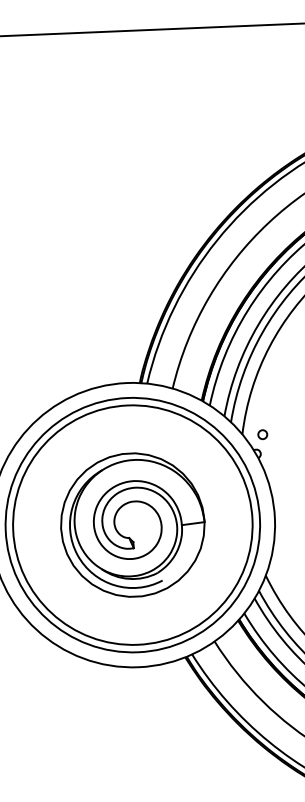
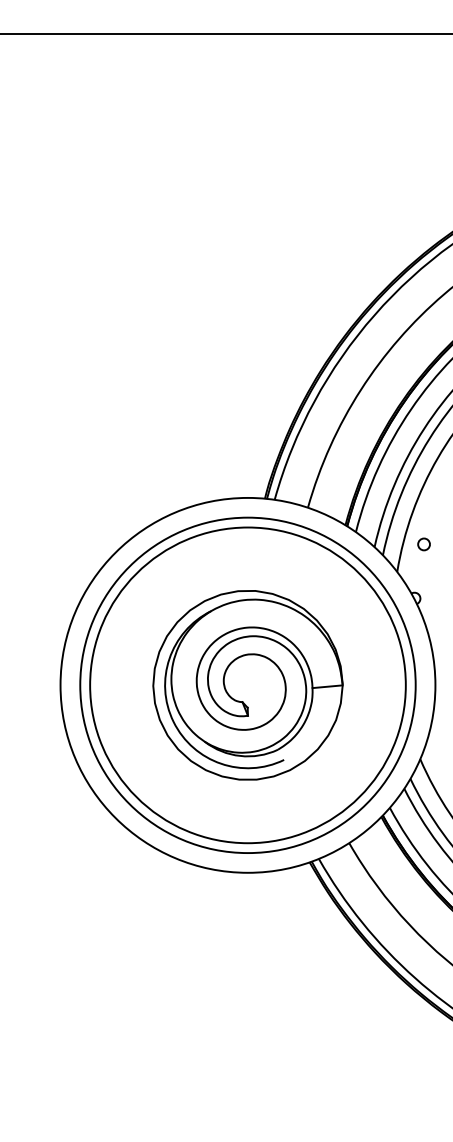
circle: (262, 434) -> (423, 544), moved

